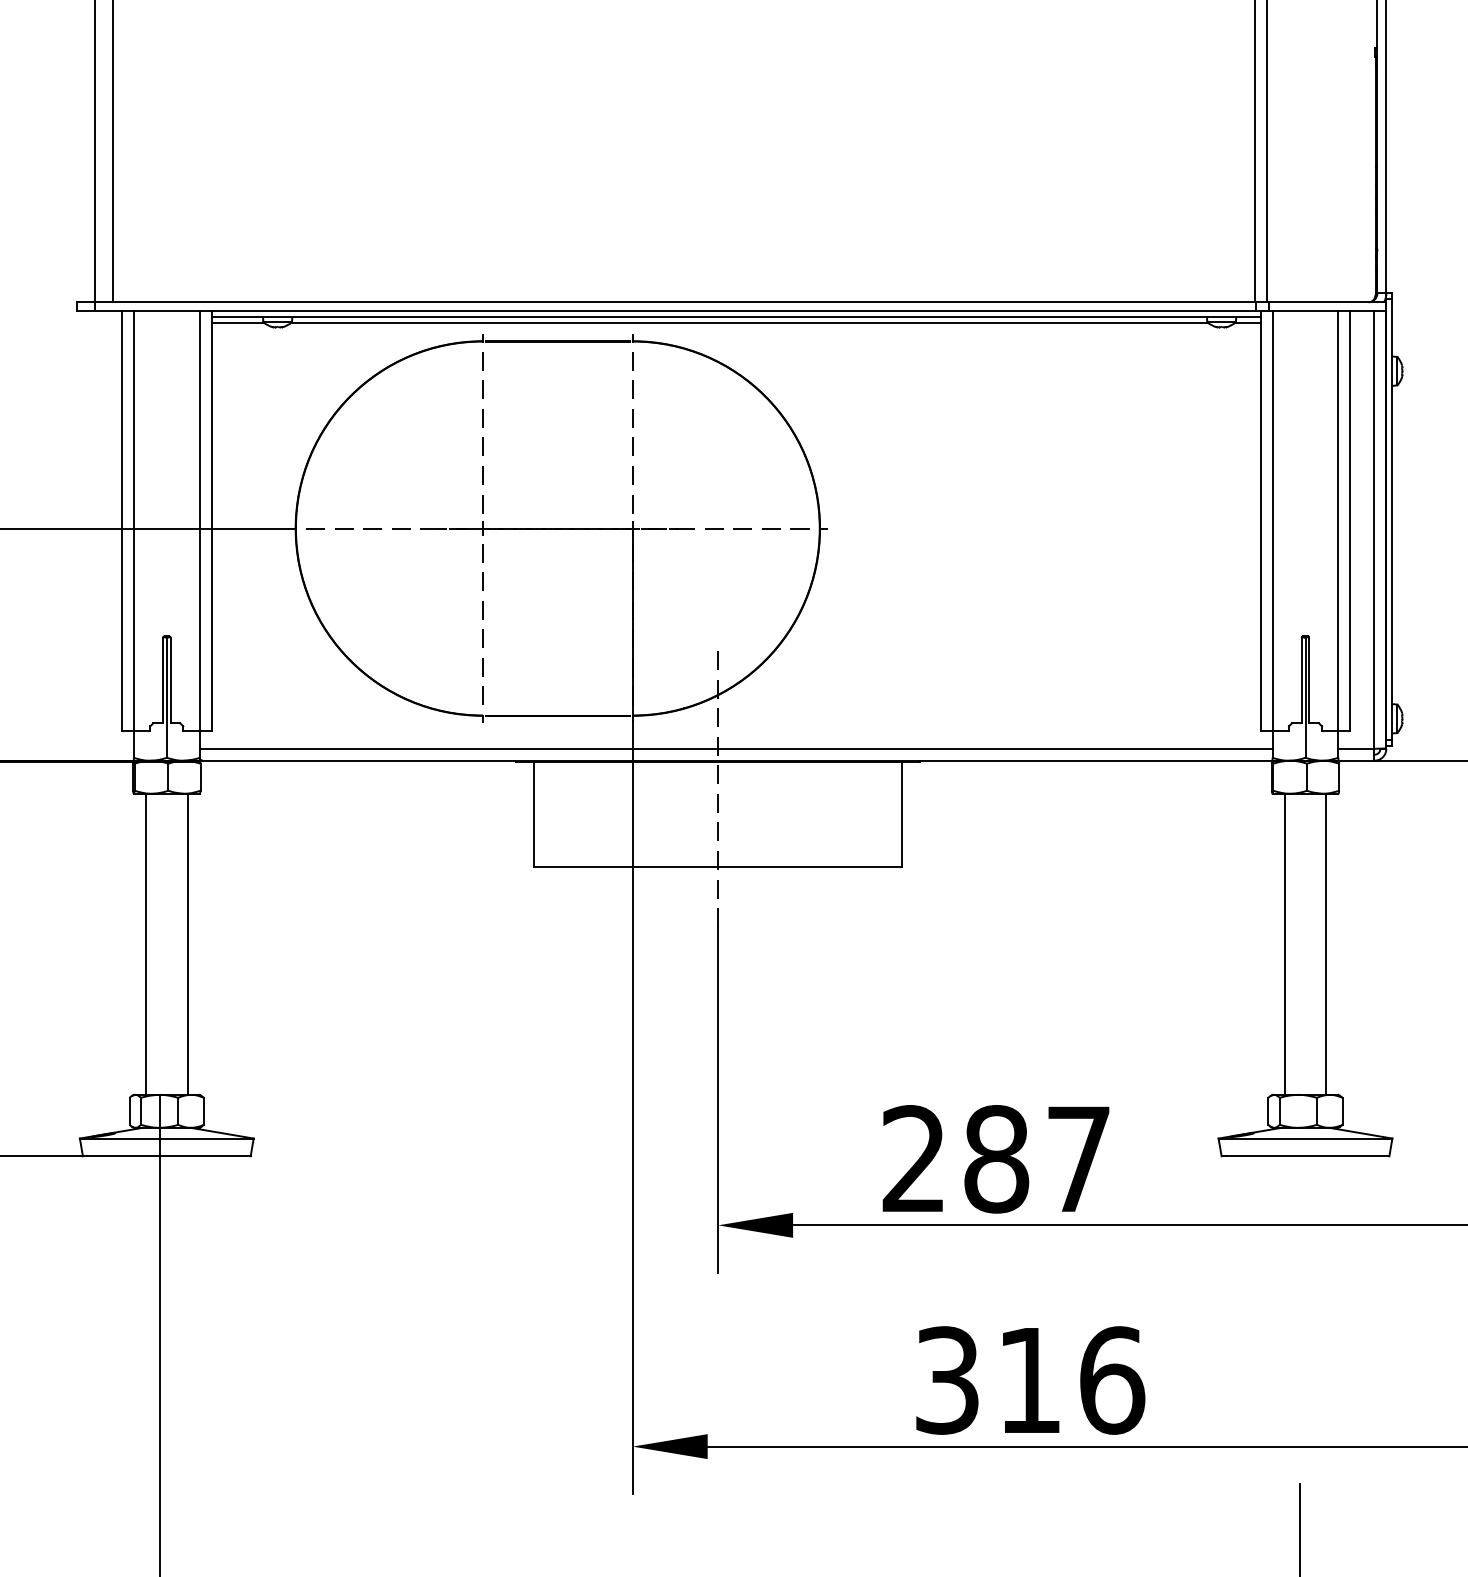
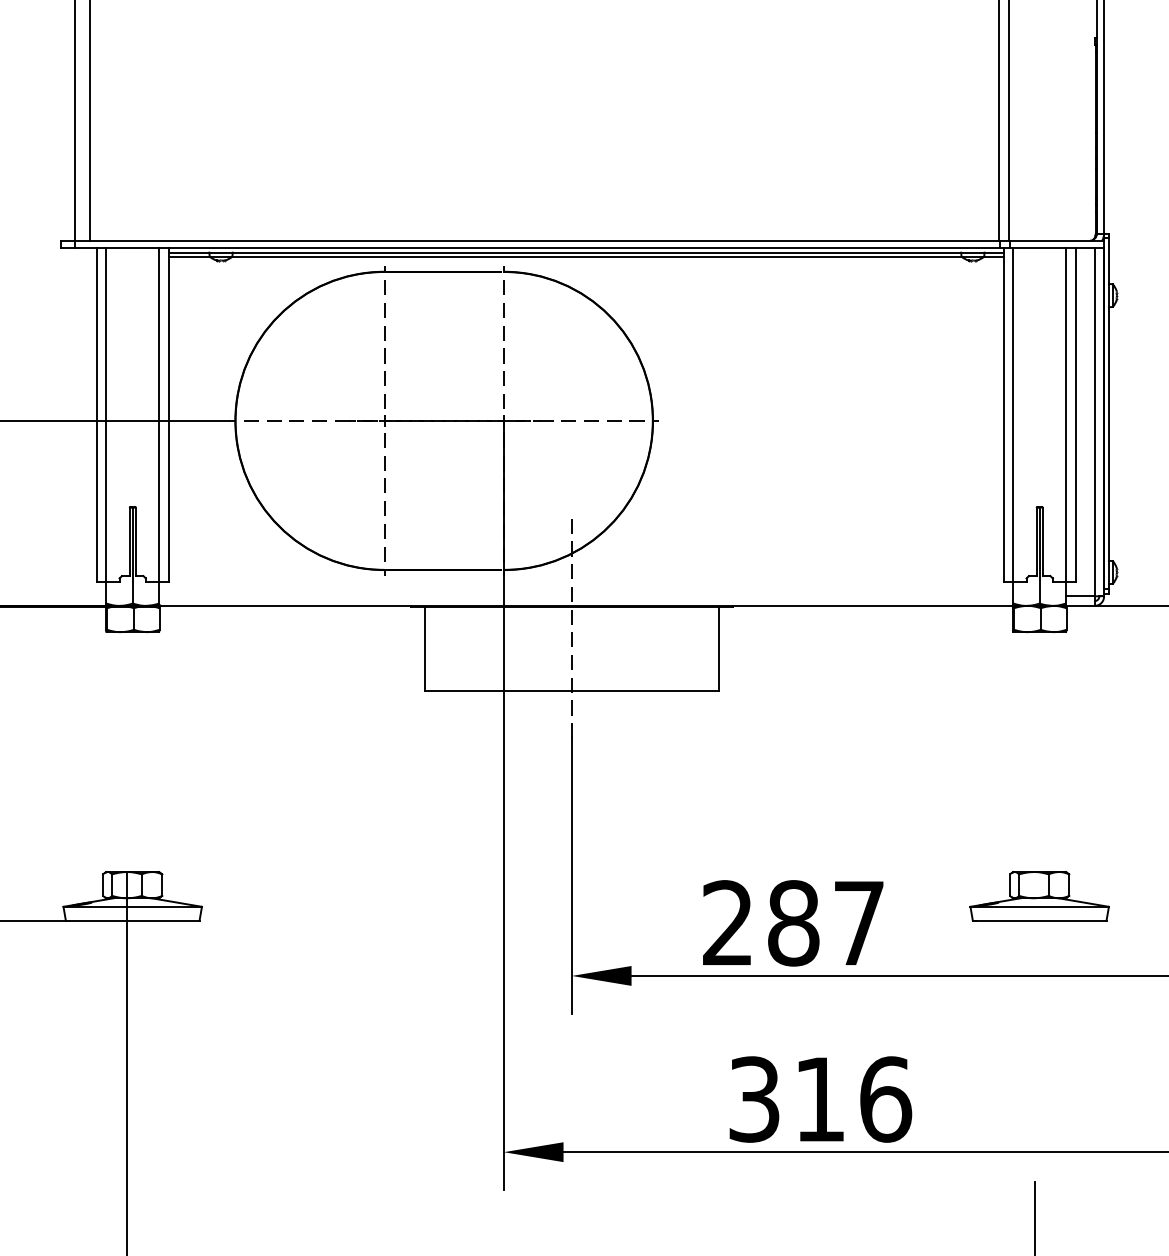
line: (735, 748) -> (585, 596), removed
line: (146, 944) -> (116, 752), removed
line: (187, 944) -> (149, 752), removed
line: (1283, 944) -> (1022, 752), removed
line: (1326, 944) -> (1056, 752), removed

